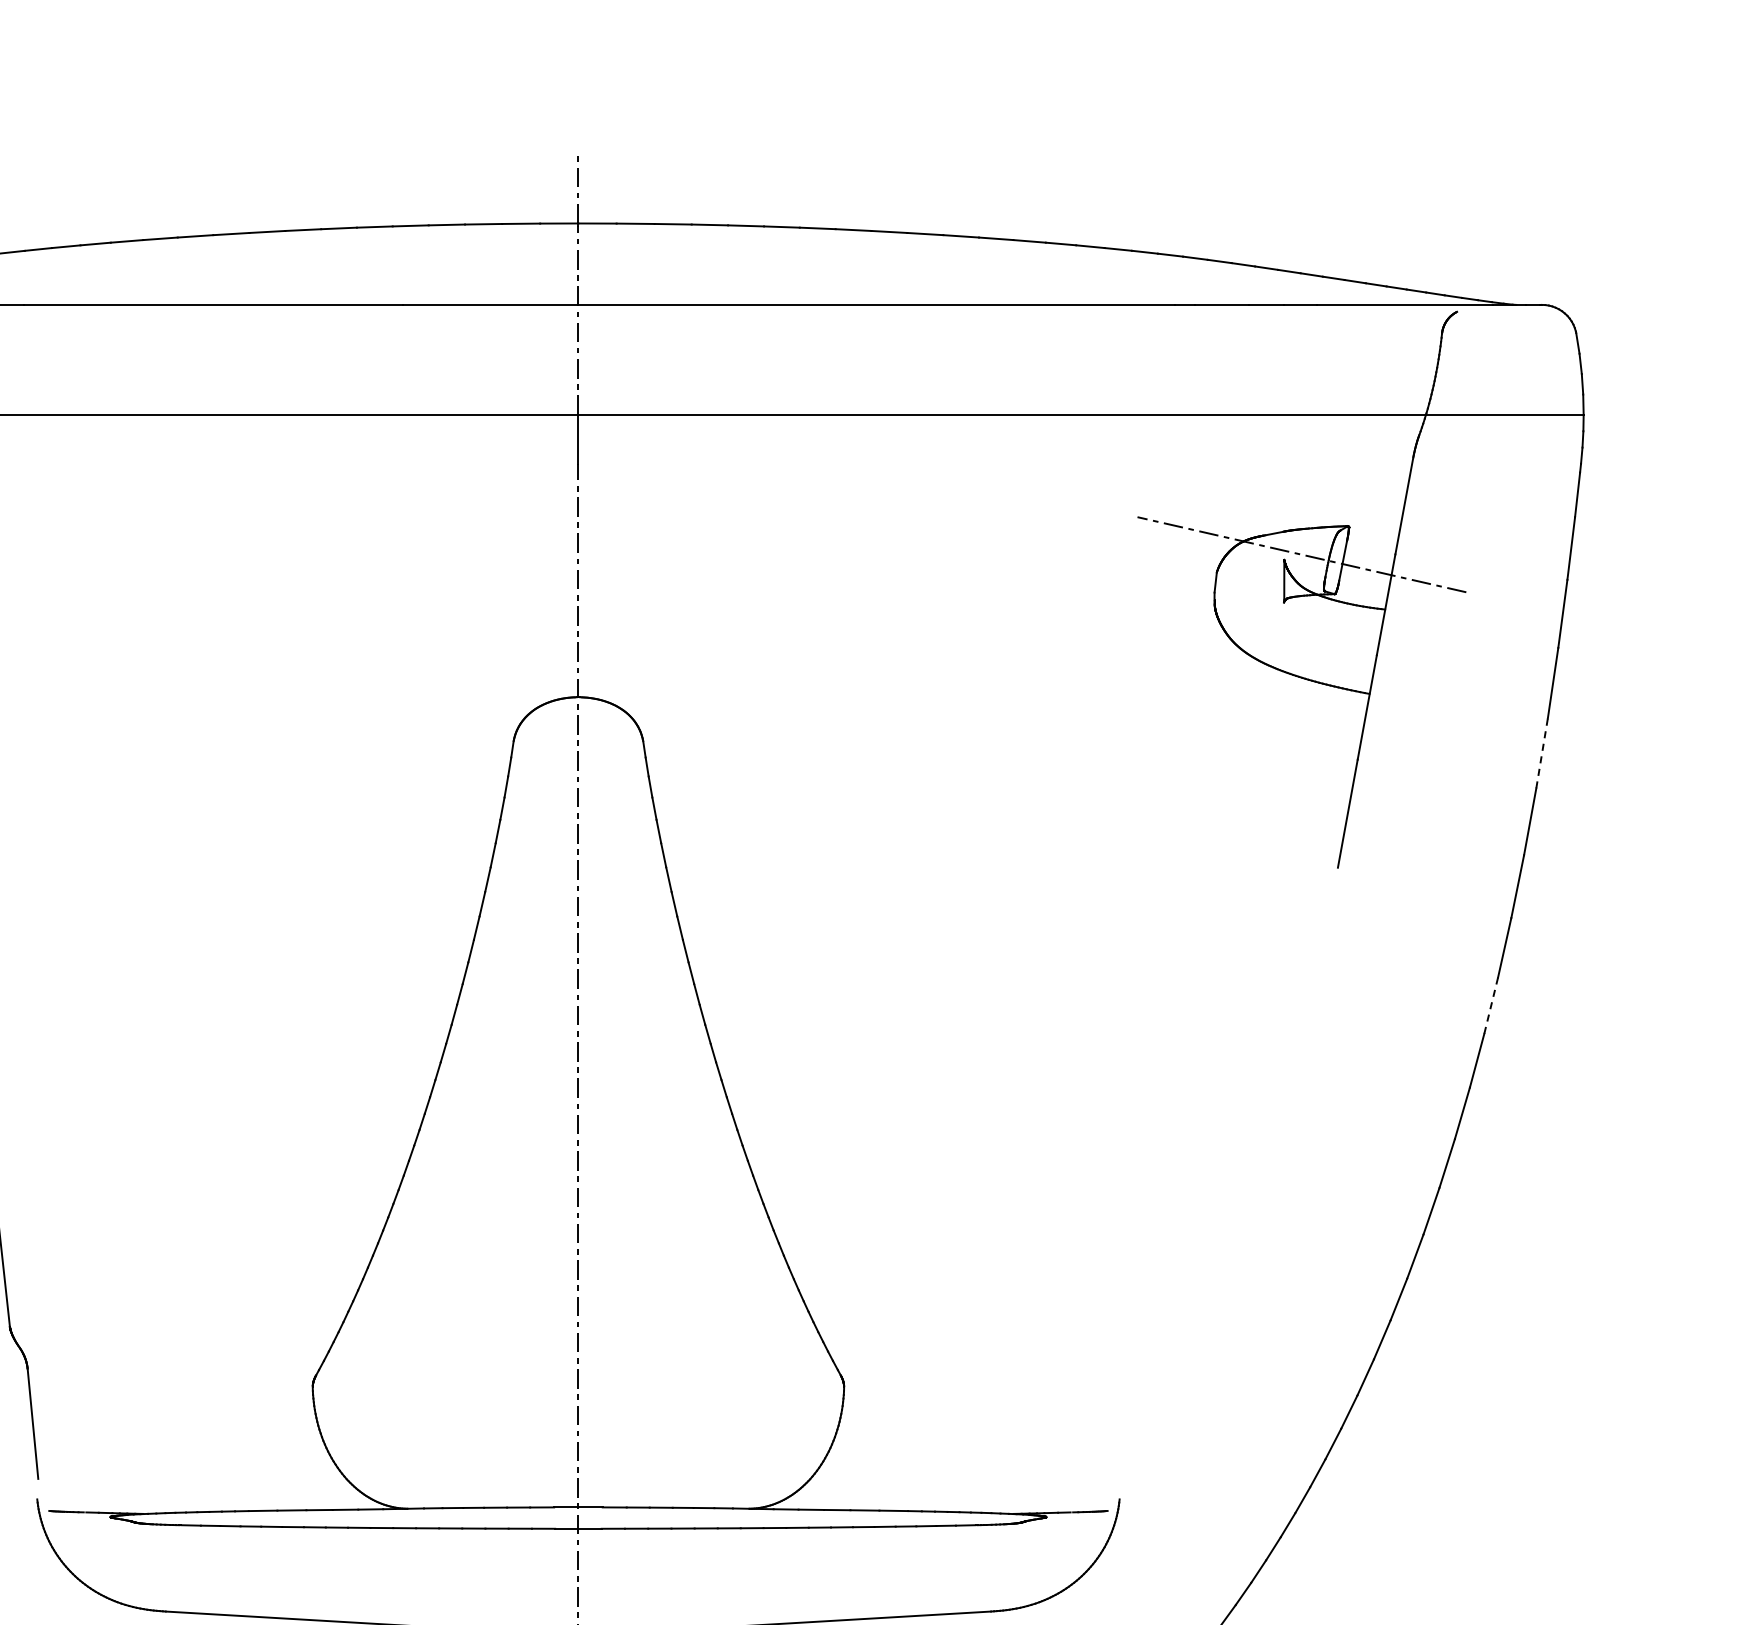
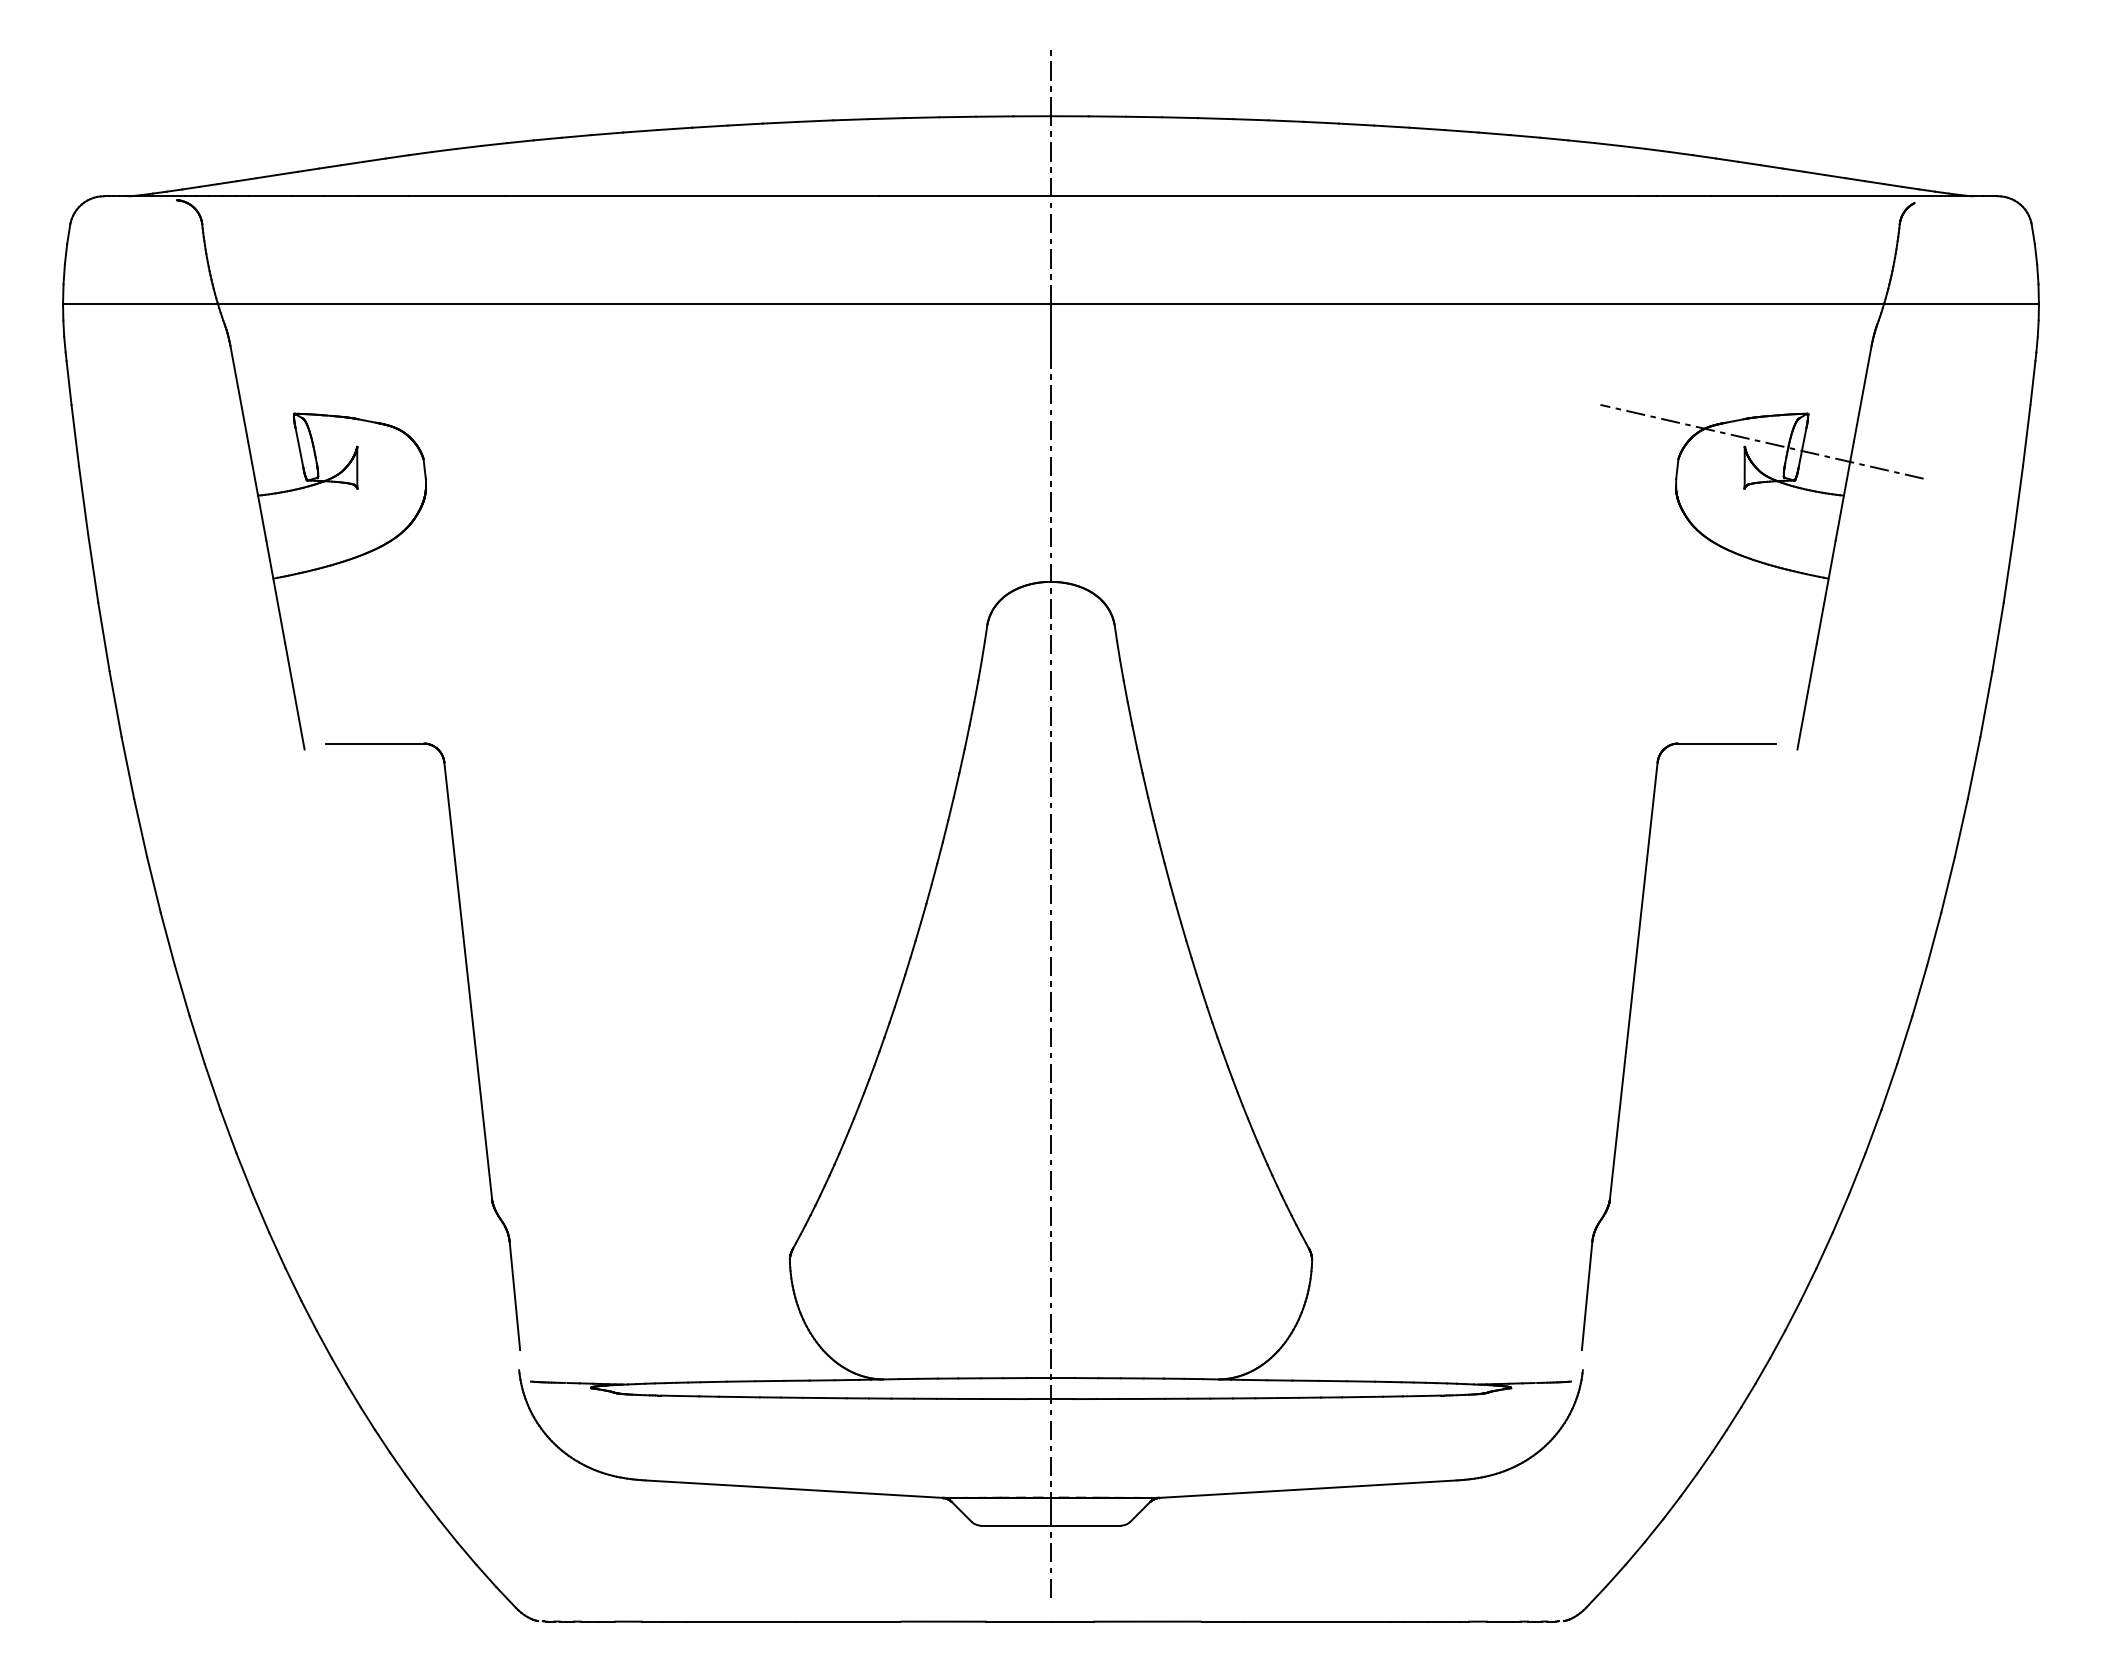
line: (1542, 753) -> (1998, 637), dashed -> solid
line: (1491, 1005) -> (1948, 884), dashed -> solid
part: (1166, 1163) -> (1628, 1040), added

